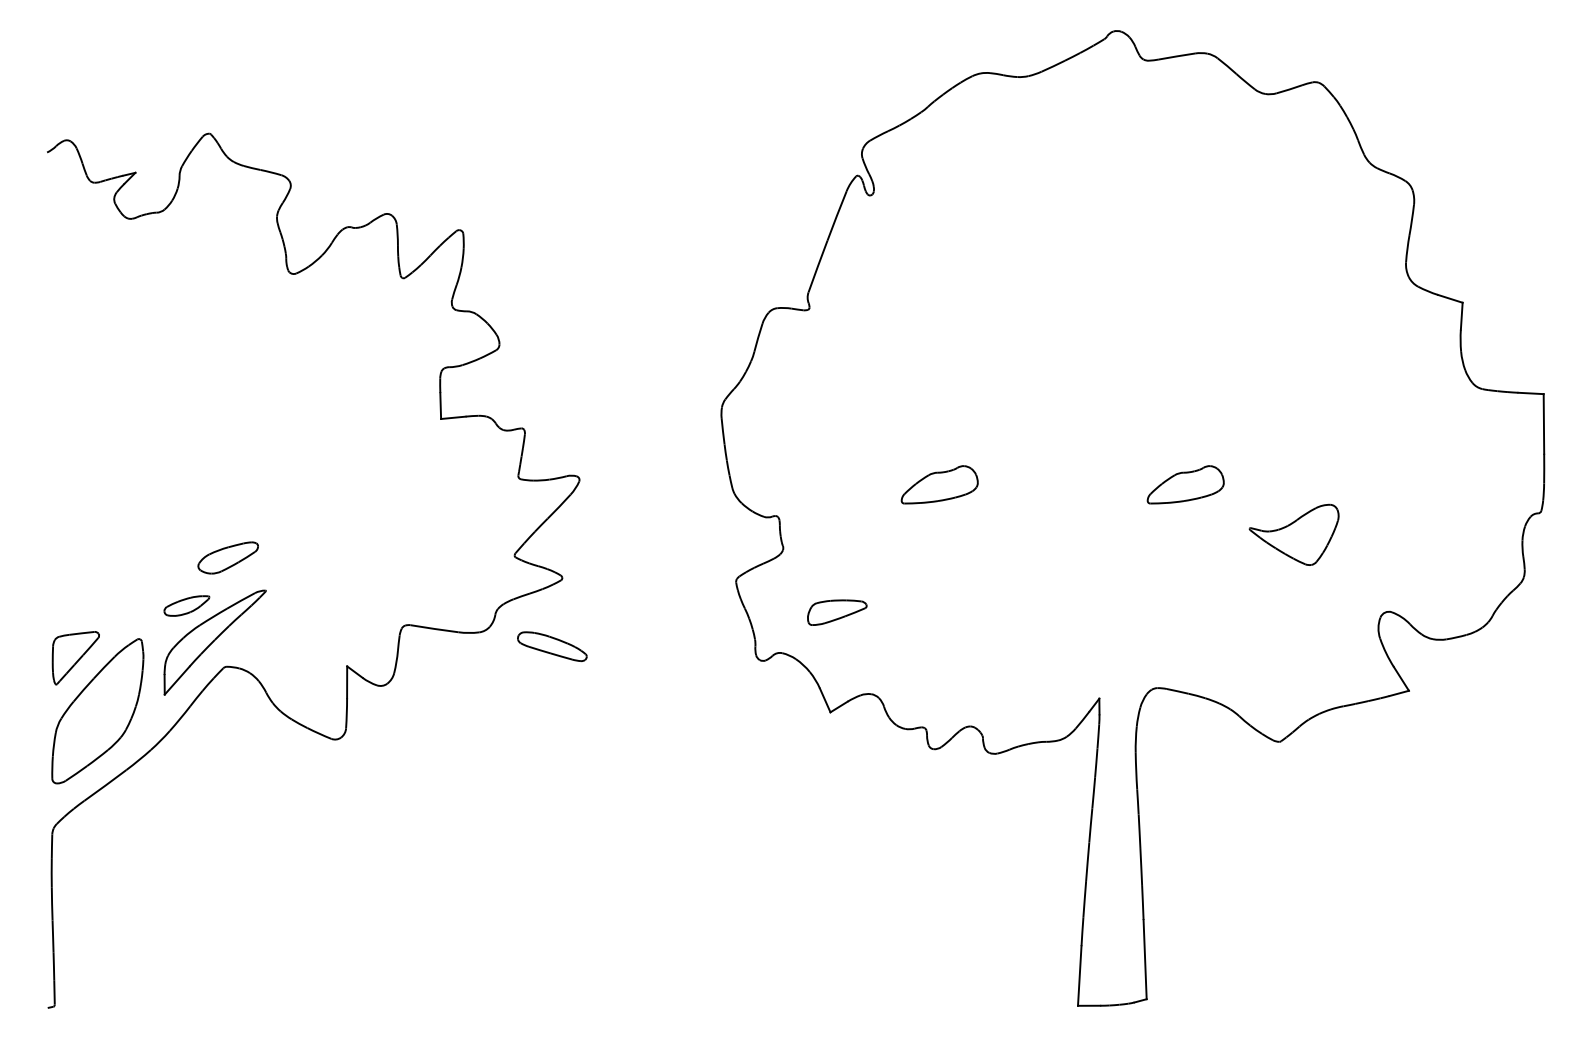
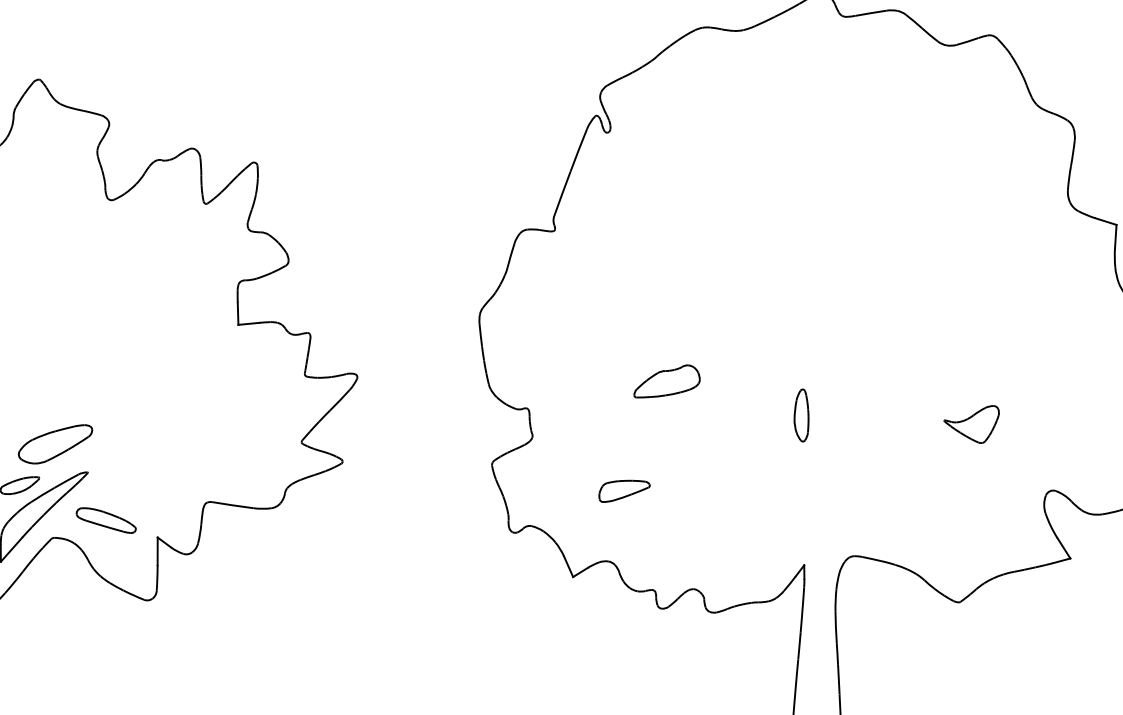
part: (1185, 484) -> (878, 381), removed
part: (1096, 524) -> (801, 415), added
part: (1293, 534) -> (971, 424), size x0.71
part: (227, 557) -> (54, 443), size x1.43
part: (837, 612) -> (624, 491), moved
part: (552, 646) -> (106, 520), moved

